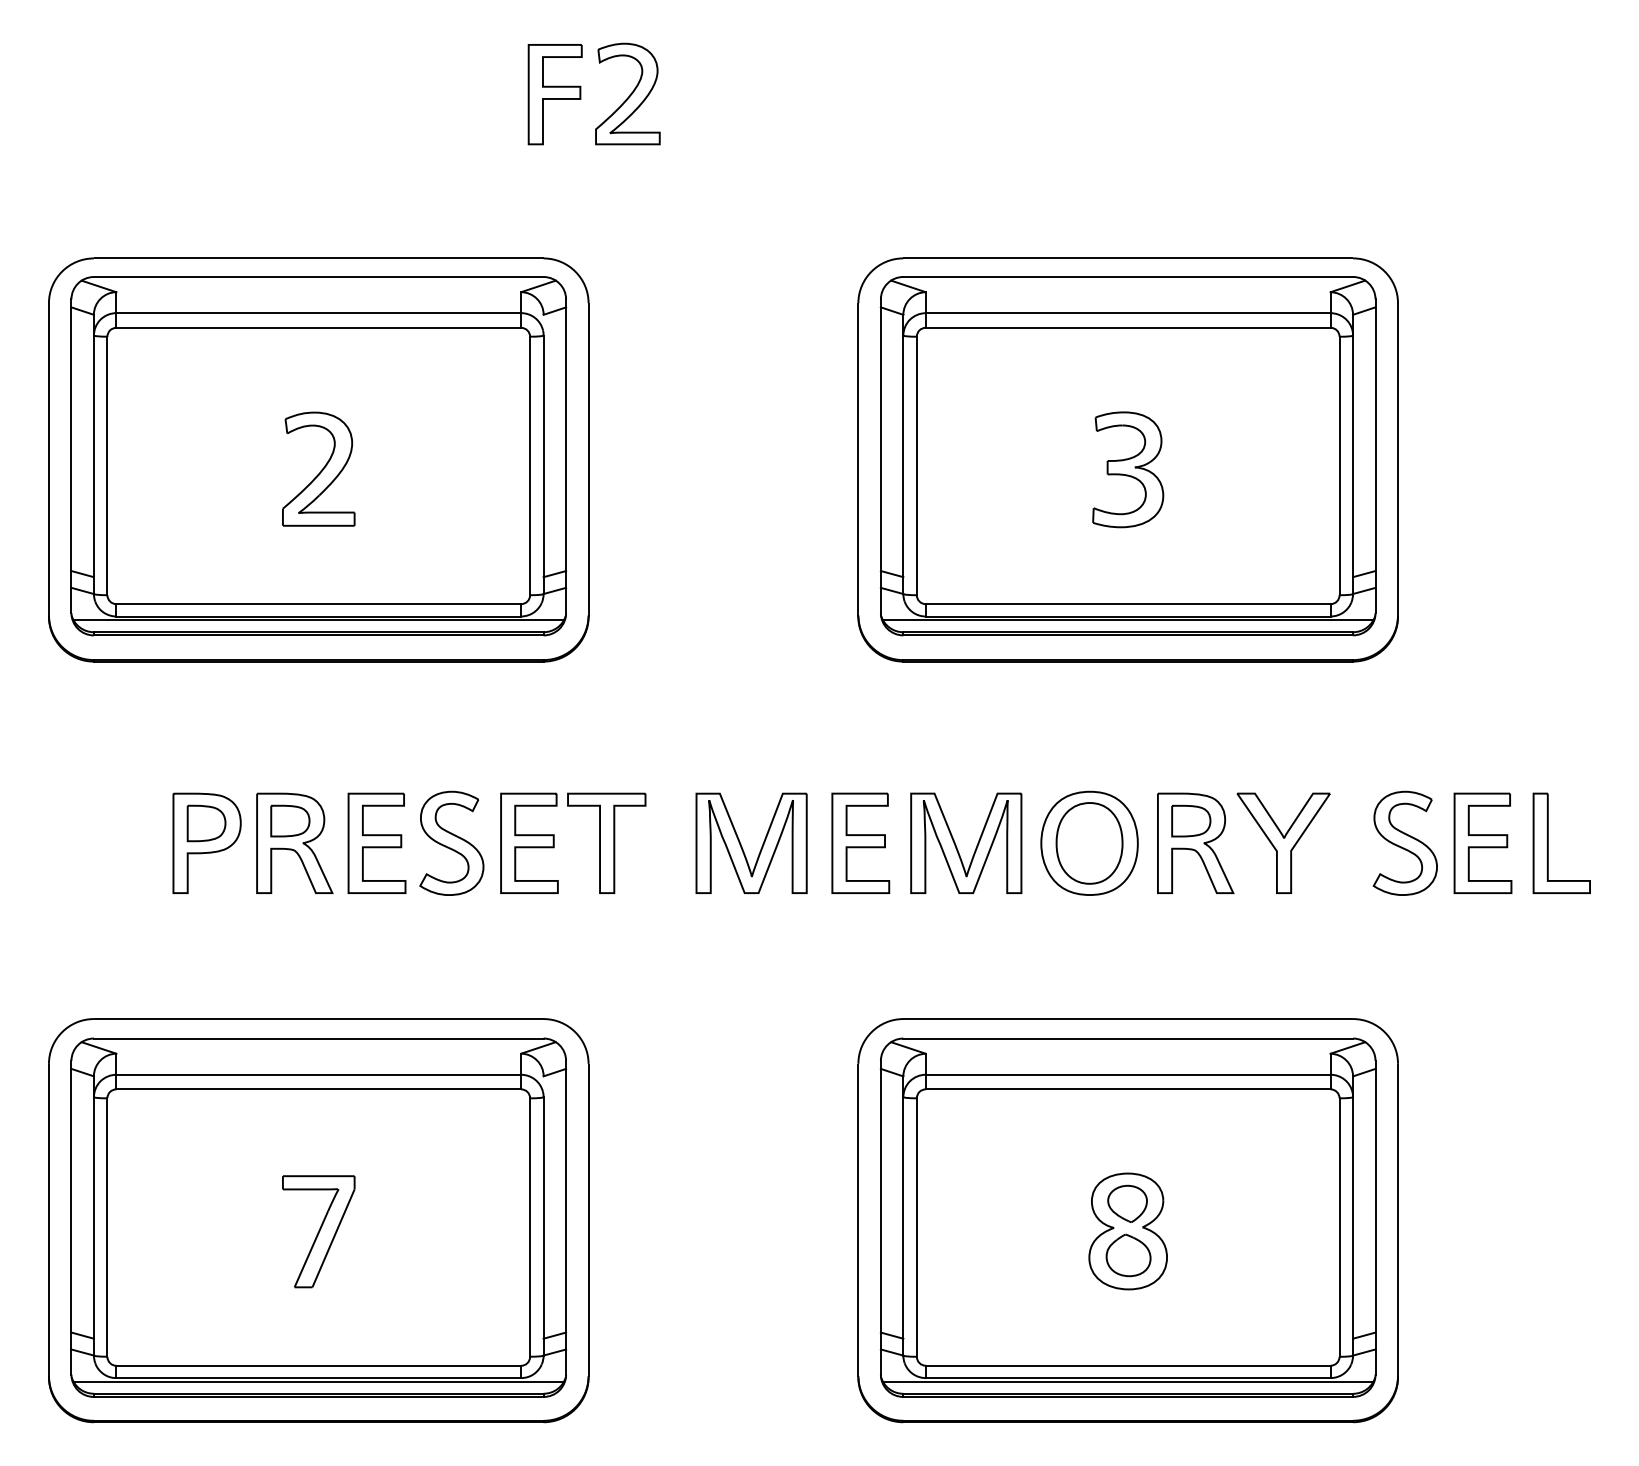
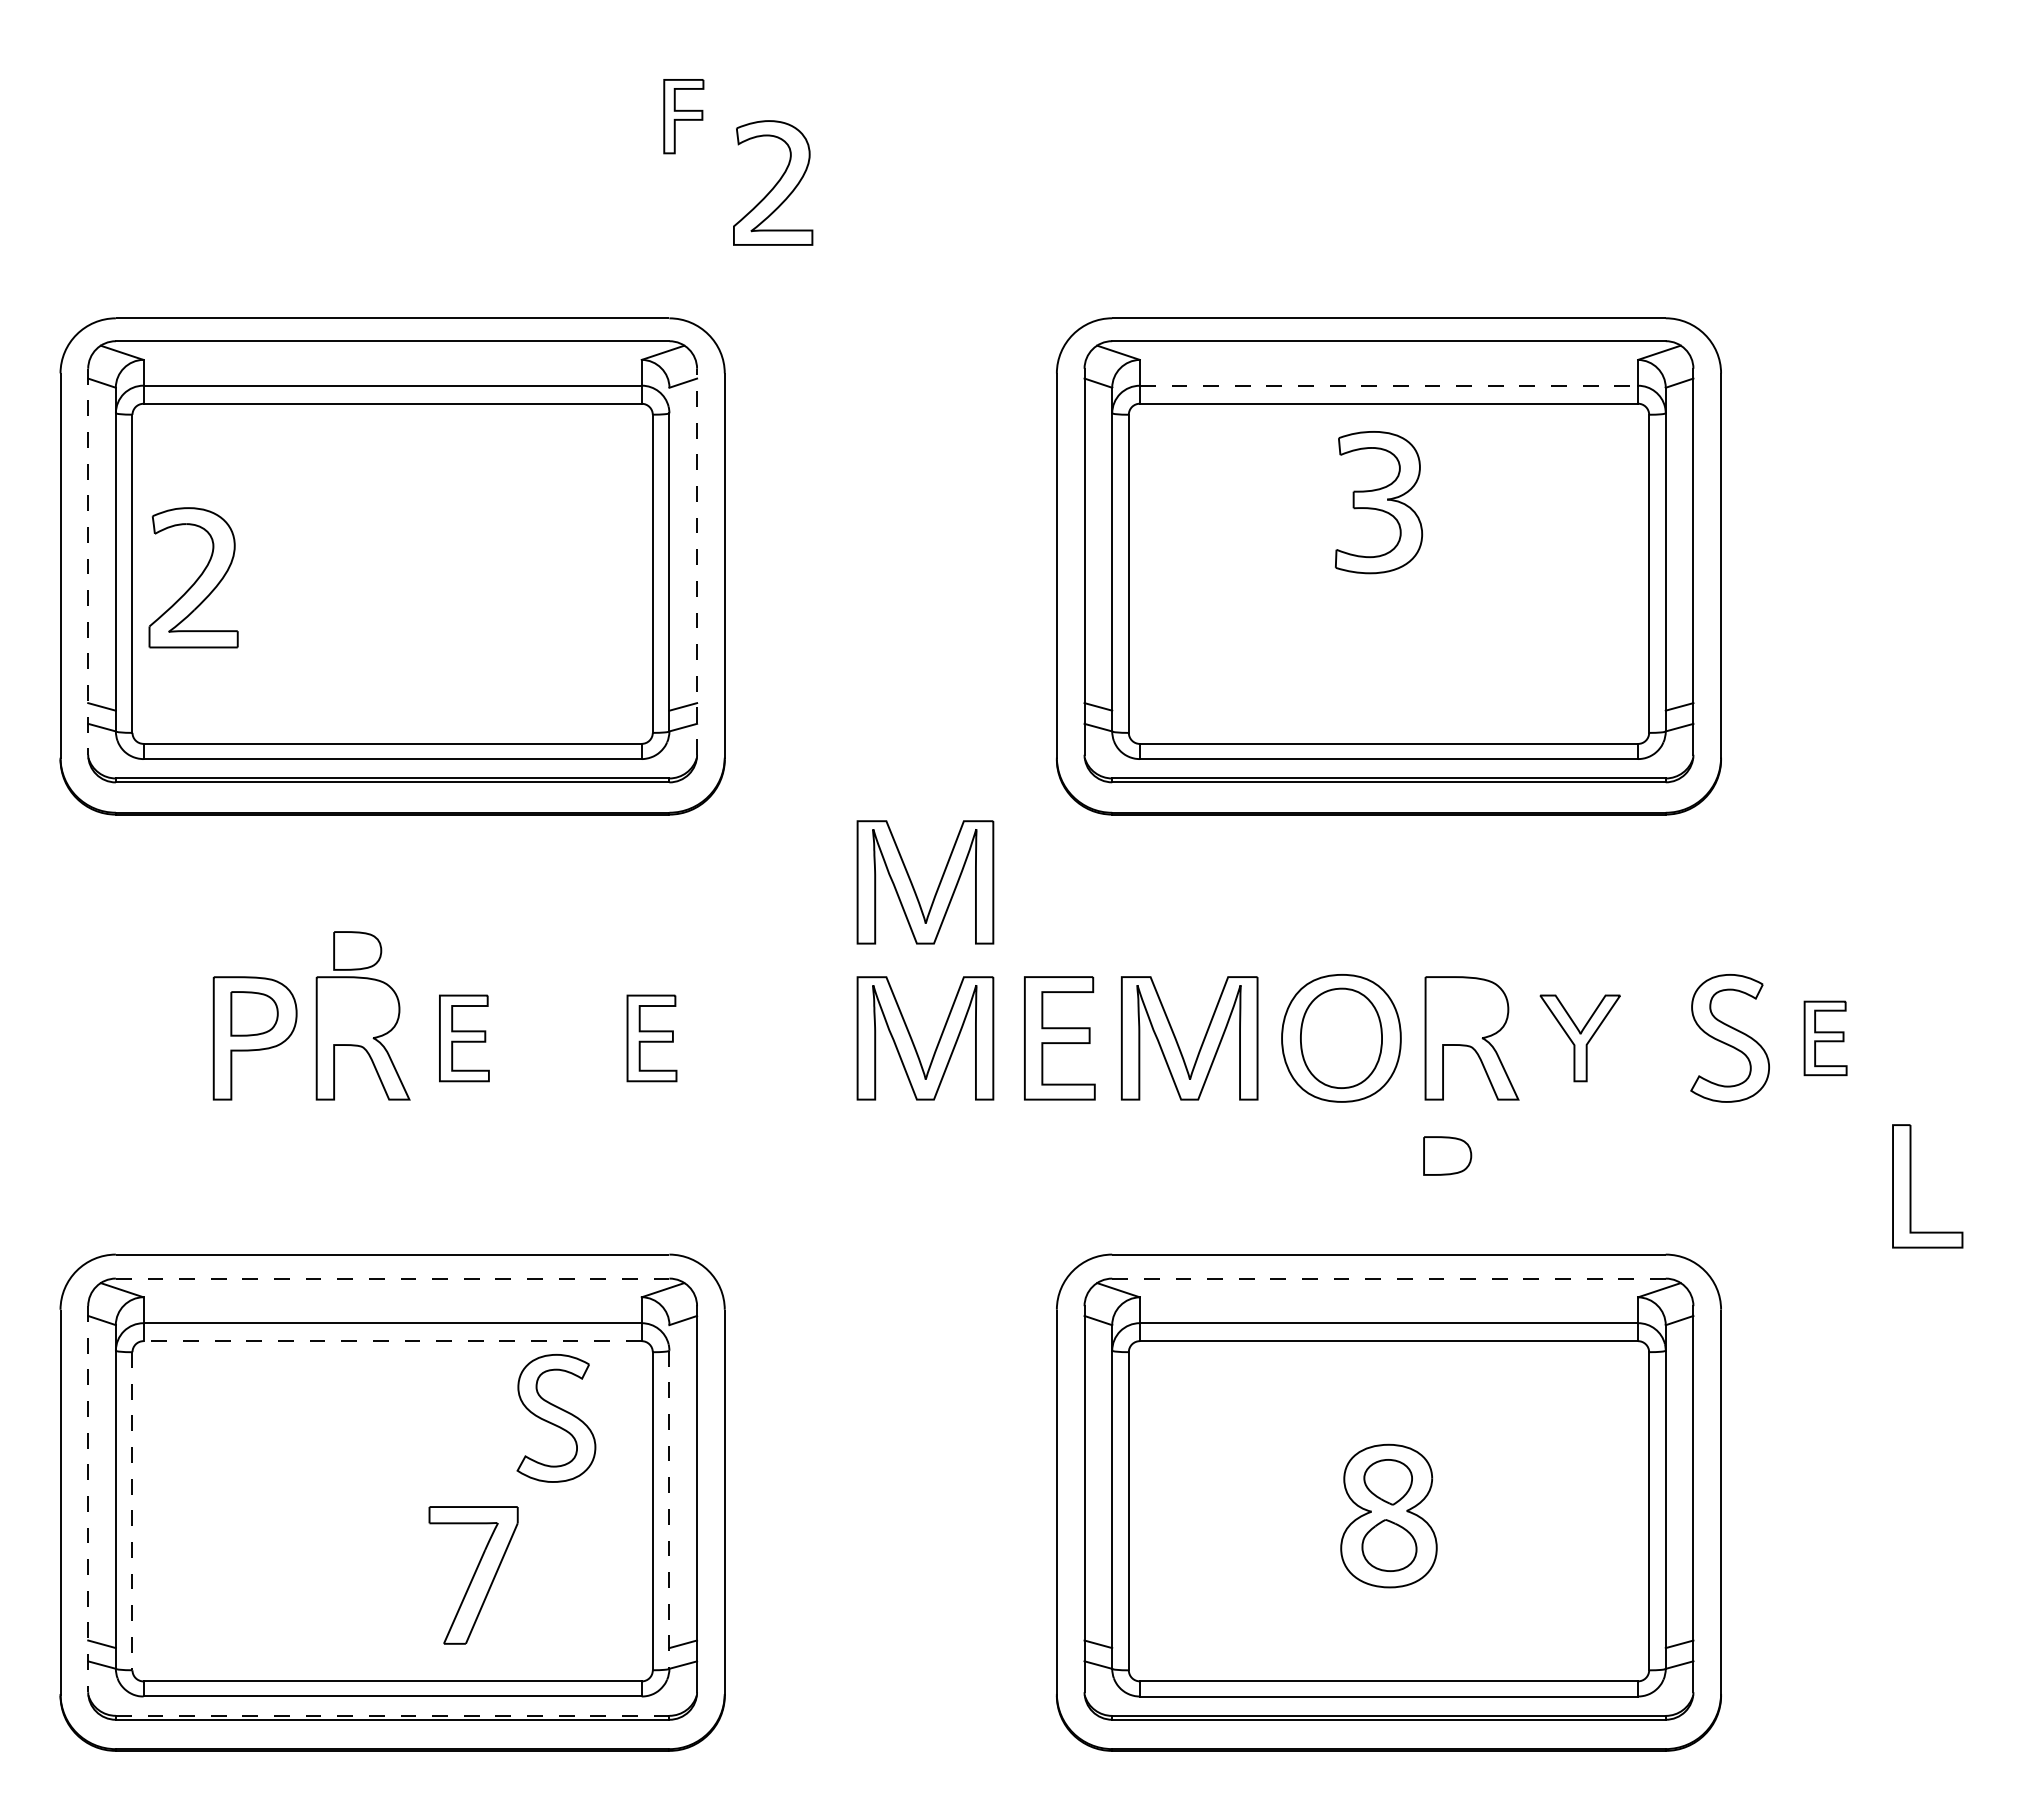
part: (628, 93) -> (773, 182), moved
part: (555, 94) -> (683, 116), size x0.6
line: (1128, 312) -> (1389, 385), solid -> dashed
line: (566, 455) -> (697, 561), solid -> dashed
line: (71, 456) -> (88, 562), solid -> dashed
part: (318, 468) -> (193, 577), moved
part: (1128, 469) -> (1379, 502), moved
line: (318, 620) -> (392, 763), removed
line: (1127, 620) -> (1388, 763), removed
part: (742, 720) -> (914, 887), added
part: (290, 820) -> (357, 950), moved
part: (1191, 820) -> (1447, 1155), moved
part: (377, 843) -> (464, 1038), size x0.7
part: (451, 843) -> (556, 1418), moved
part: (529, 843) -> (651, 1038), size x0.7
part: (606, 843) -> (746, 1038), removed
part: (1282, 843) -> (1579, 1038), size x0.7
part: (1482, 843) -> (1825, 1038), size x0.6
part: (1548, 843) -> (1911, 1186), moved
line: (318, 1038) -> (392, 1278), solid -> dashed
line: (1127, 1038) -> (1388, 1278), solid -> dashed
line: (318, 1089) -> (392, 1341), solid -> dashed
line: (71, 1218) -> (88, 1499), solid -> dashed
line: (543, 1226) -> (669, 1510), solid -> dashed
line: (107, 1227) -> (132, 1511), solid -> dashed
part: (318, 1231) -> (473, 1575), moved
line: (318, 1382) -> (392, 1701), removed
line: (1127, 1382) -> (1388, 1701), removed
line: (318, 1393) -> (392, 1715), solid -> dashed

